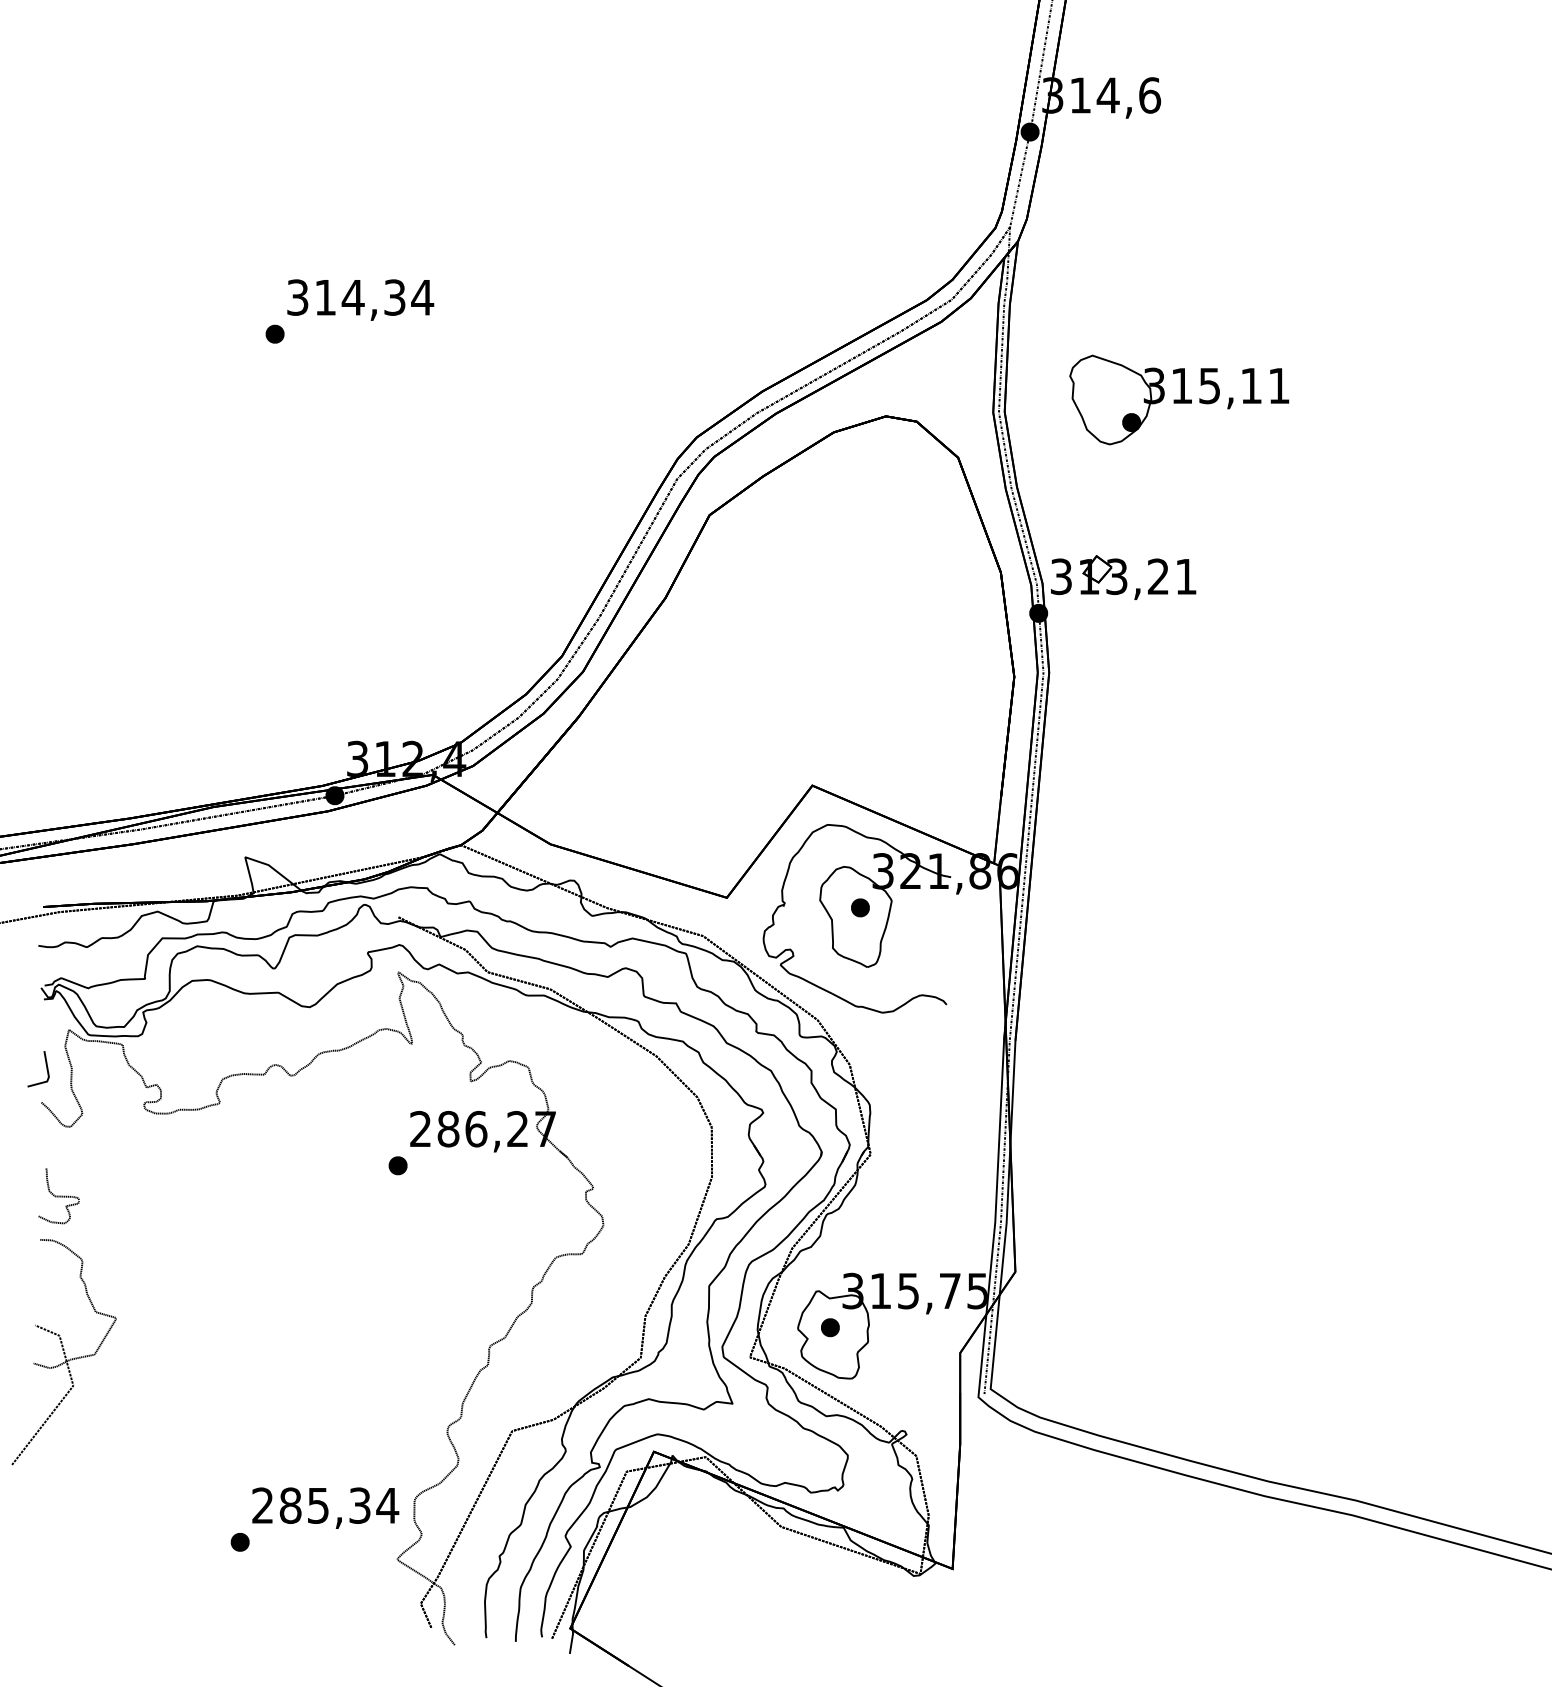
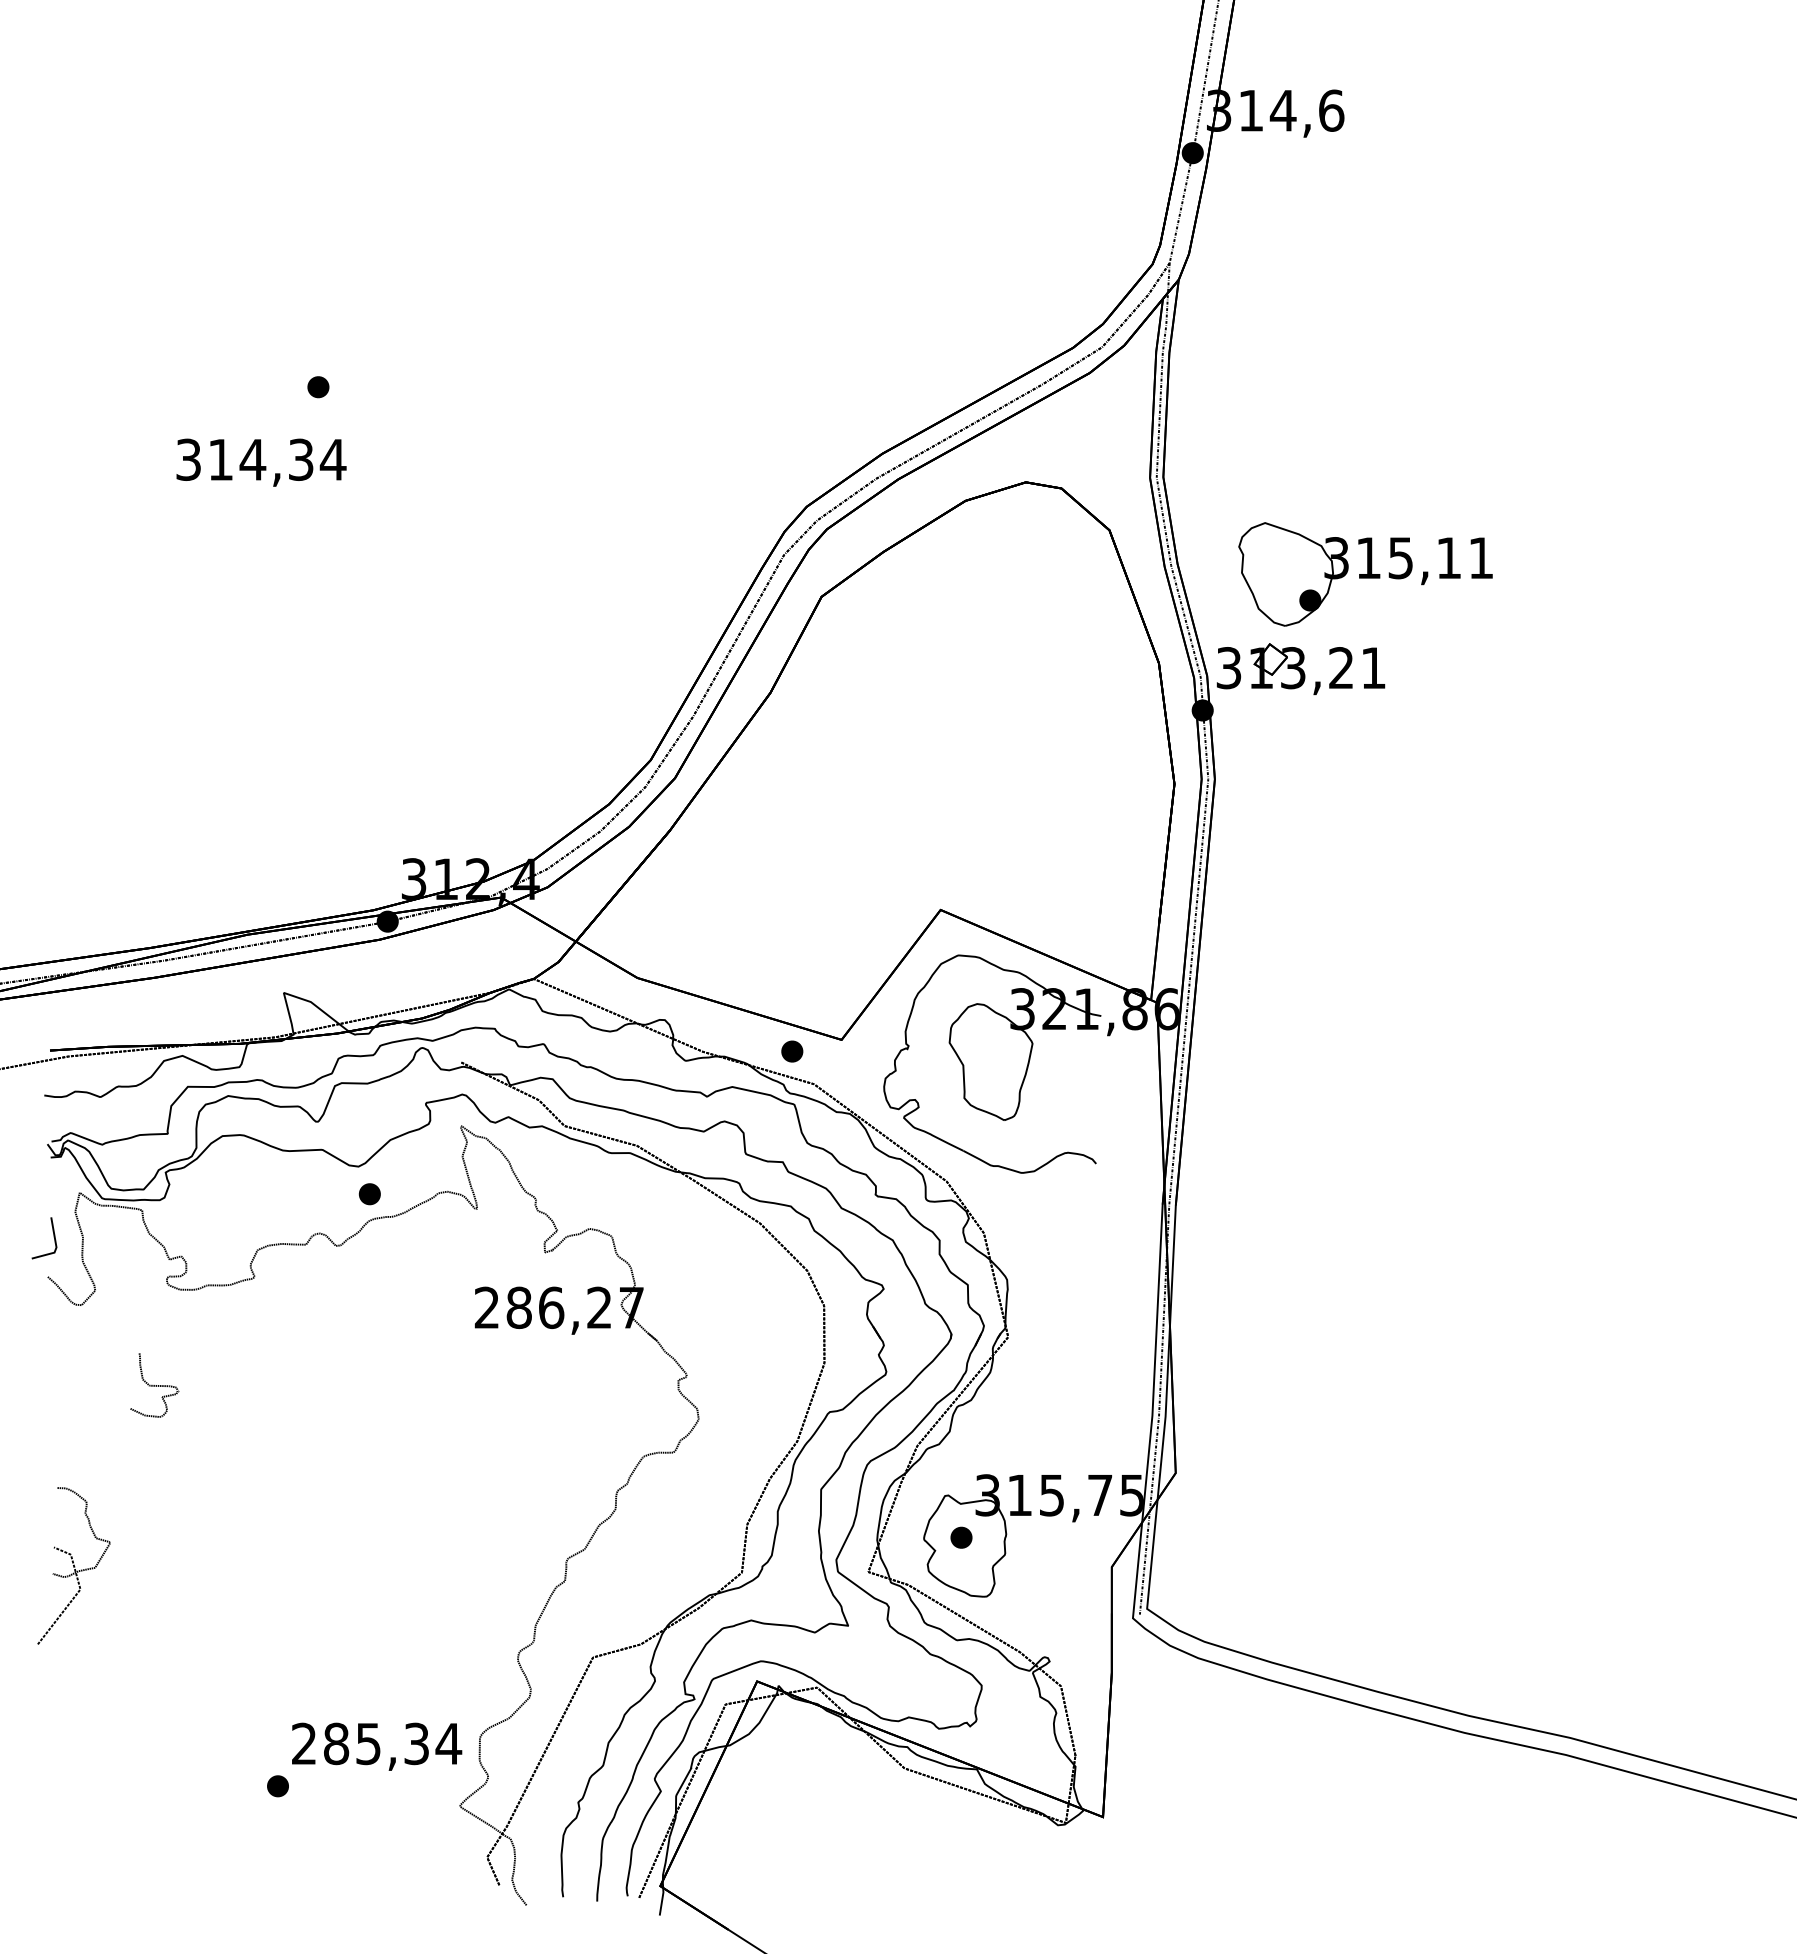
text: (360, 299) -> (261, 462), moved
part: (1179, 400) -> (1365, 574), moved
part: (860, 907) -> (792, 1051), moved
part: (397, 1166) -> (369, 1194), moved
curve: (59, 1196) -> (154, 1385), moved
part: (63, 1351) -> (73, 1565), size x0.6

